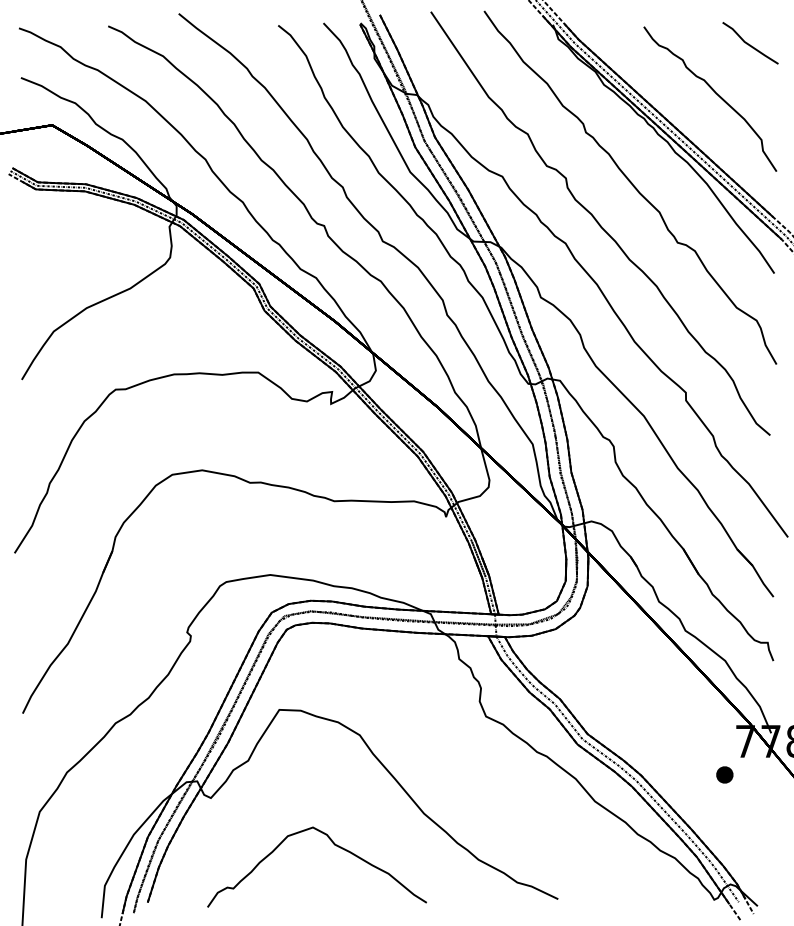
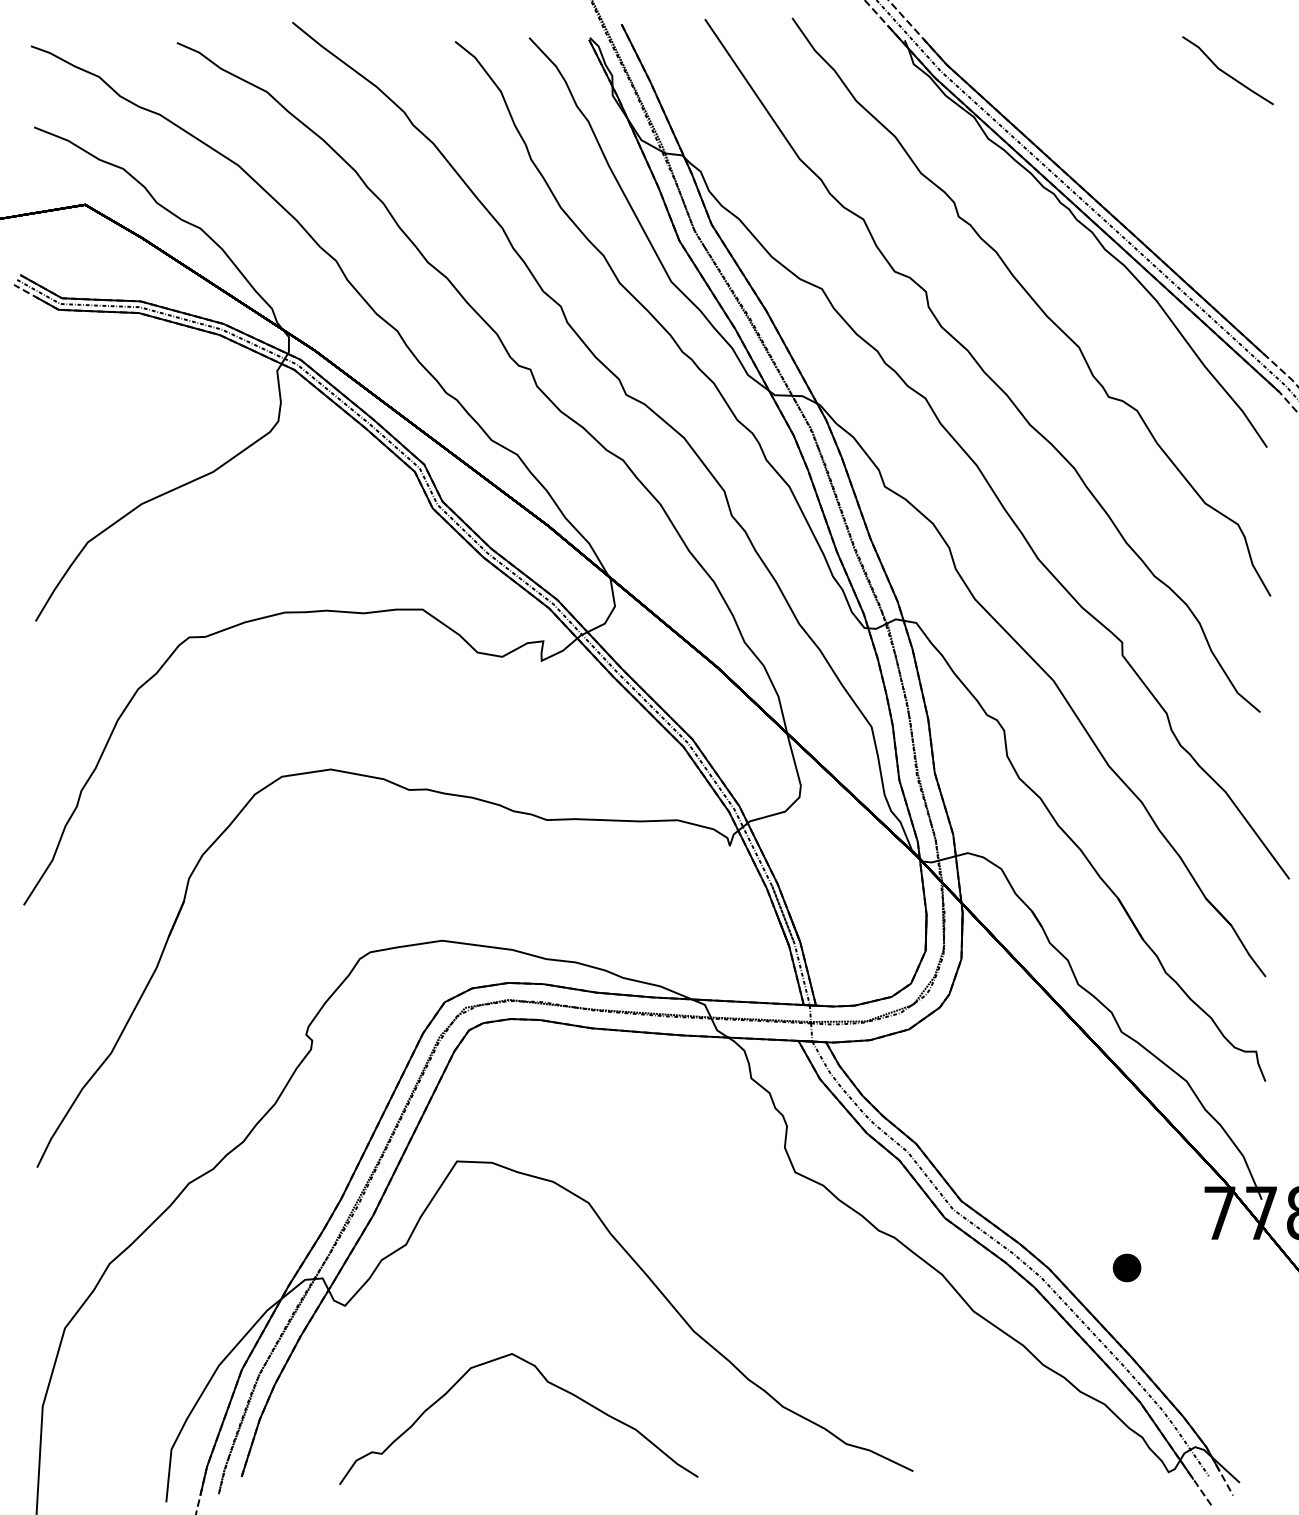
part: (715, 93) -> (1170, 152), removed
part: (724, 774) -> (1126, 1267), moved

